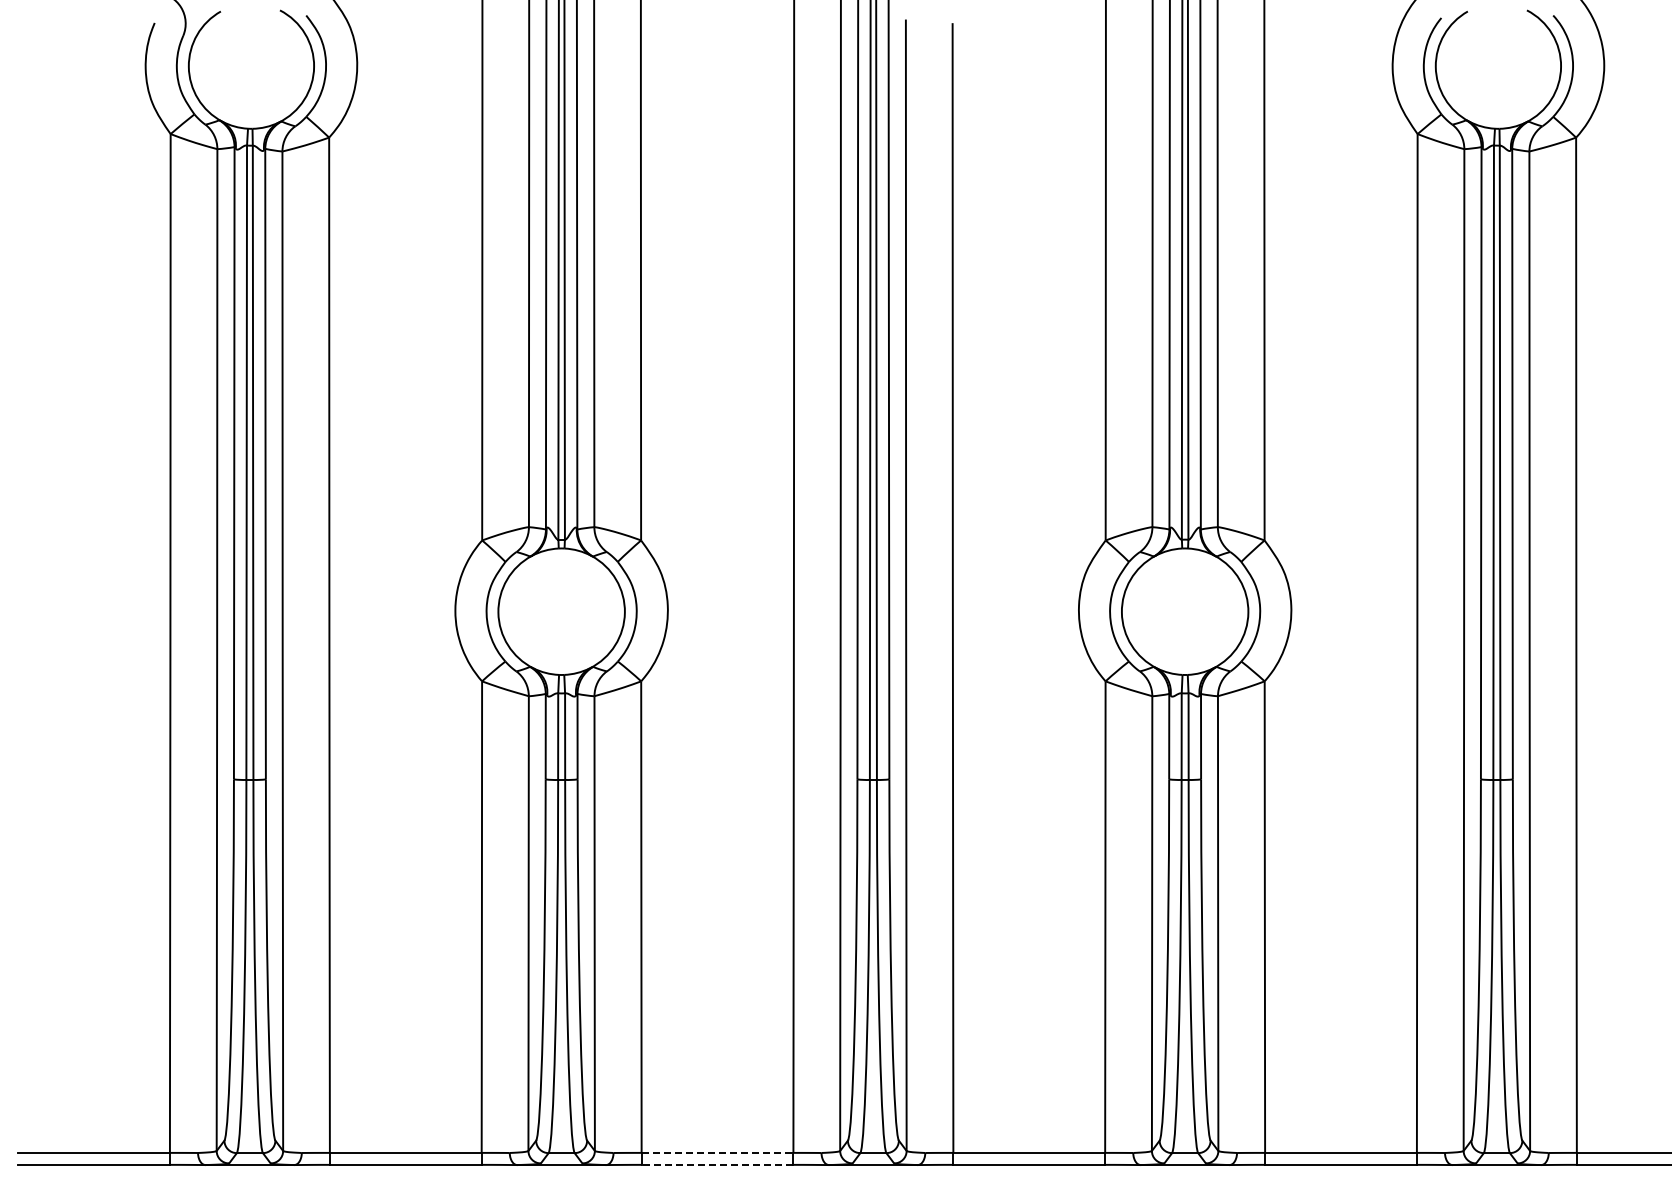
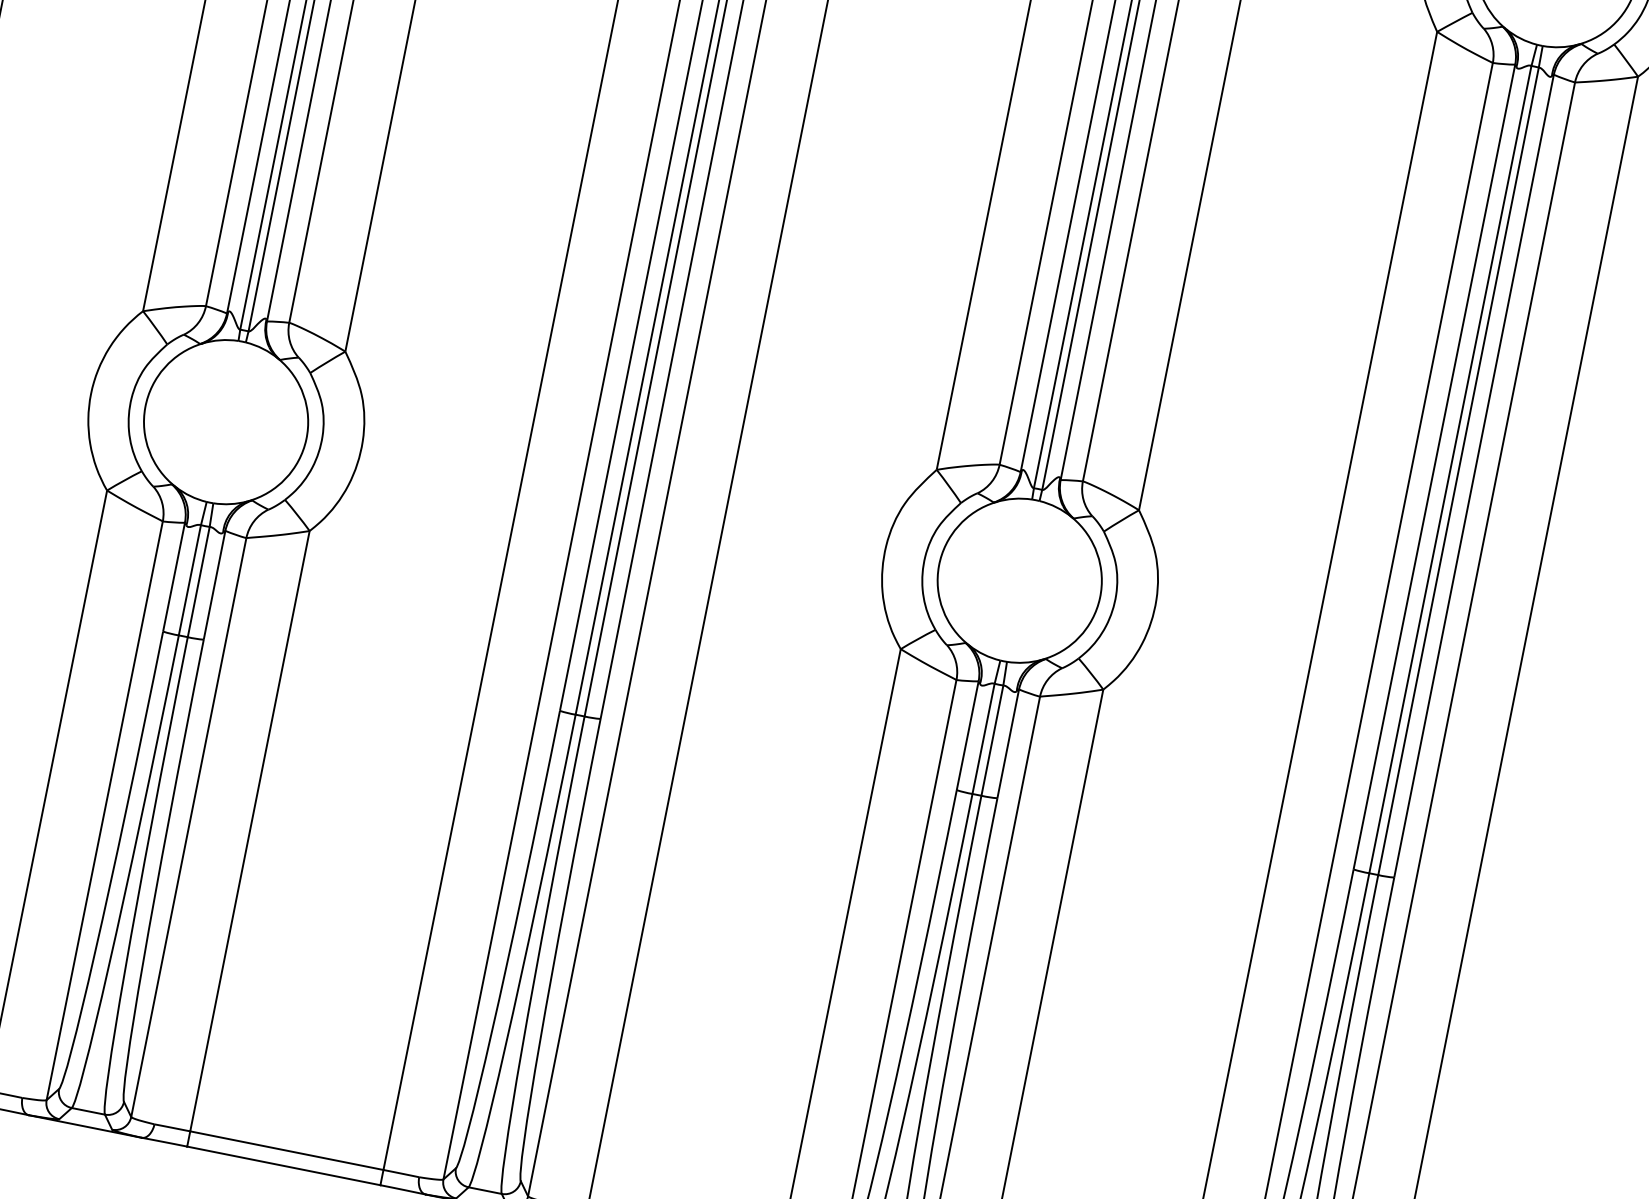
line: (717, 1152) -> (286, 1150), dashed -> solid
line: (717, 1164) -> (283, 1165), dashed -> solid

